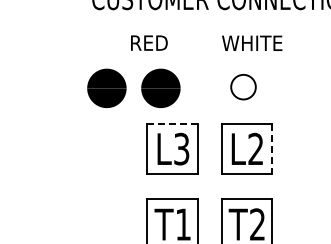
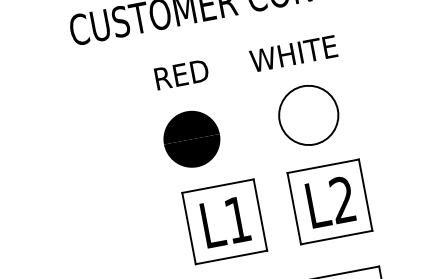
text: (149, 42) -> (181, 73), moved
text: (252, 42) -> (293, 52), moved
circle: (243, 86) -> (308, 114), size x1.67
part: (106, 87) -> (114, 152), removed
line: (173, 123) -> (219, 185), dashed -> solid
text: (181, 148) -> (237, 218), L3 -> L1
line: (272, 149) -> (366, 196), dashed -> solid

